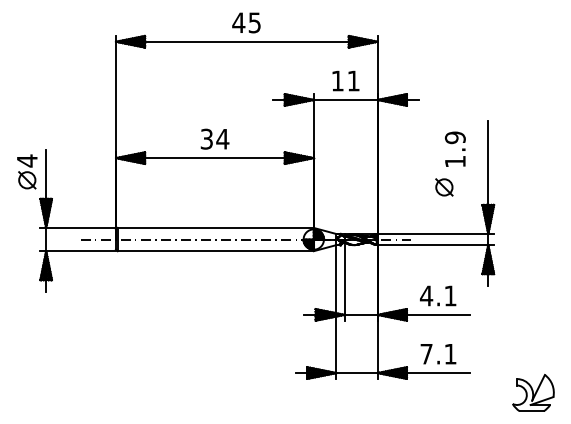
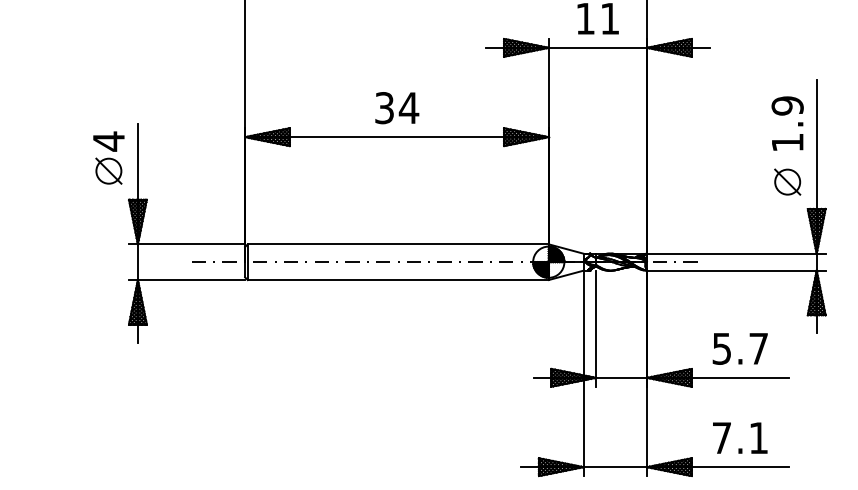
text: (455, 148) -> (787, 122), moved
part: (444, 187) -> (787, 182), moved
text: (437, 295) -> (738, 348), 4.1 -> 5.7

